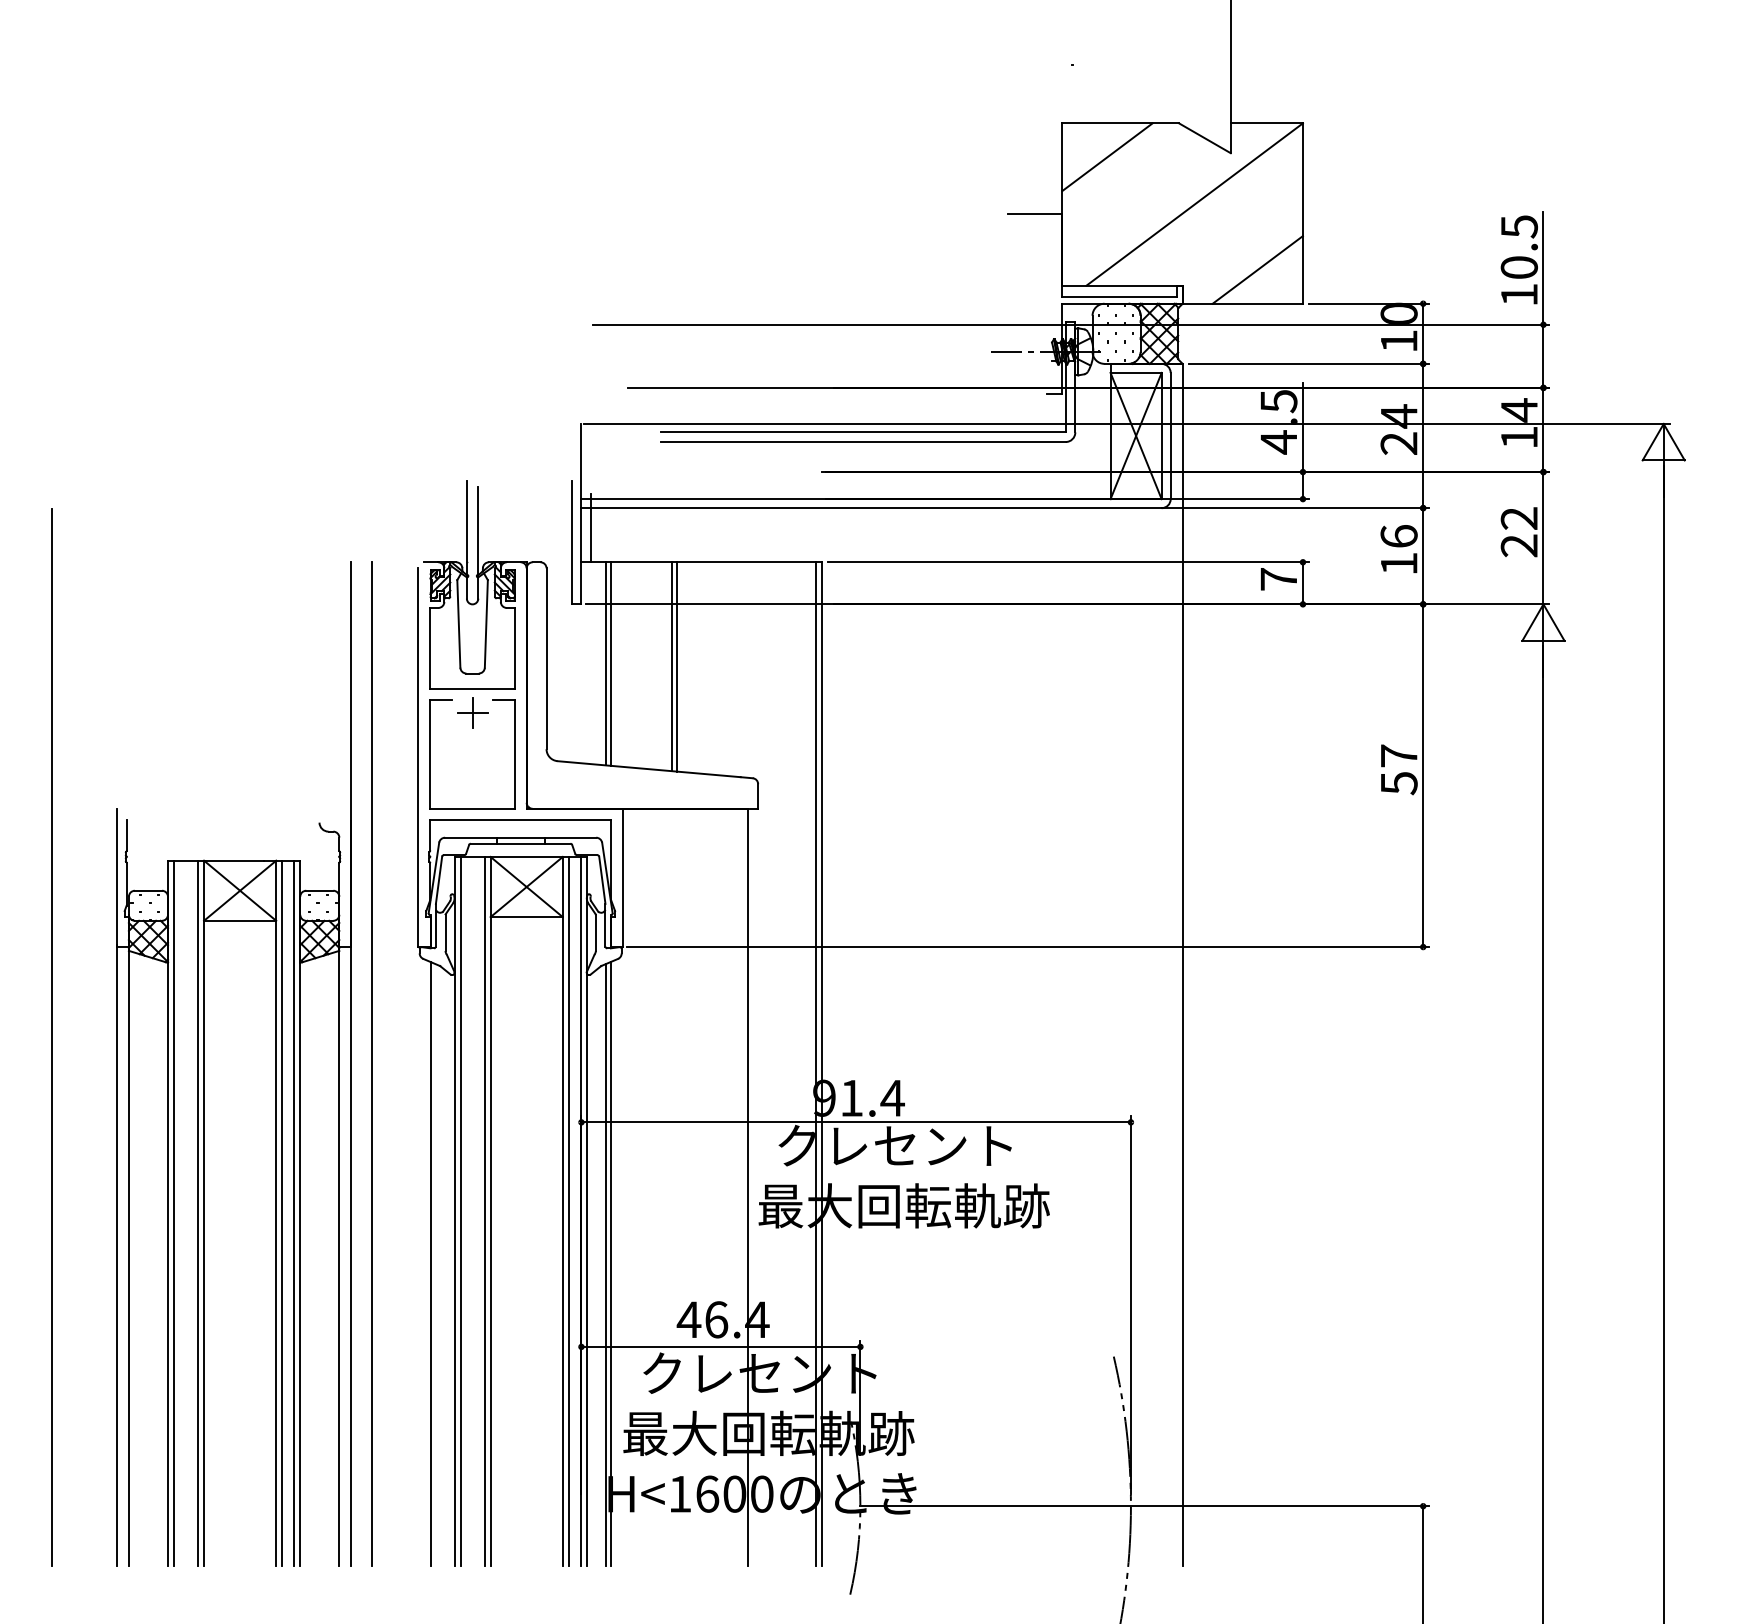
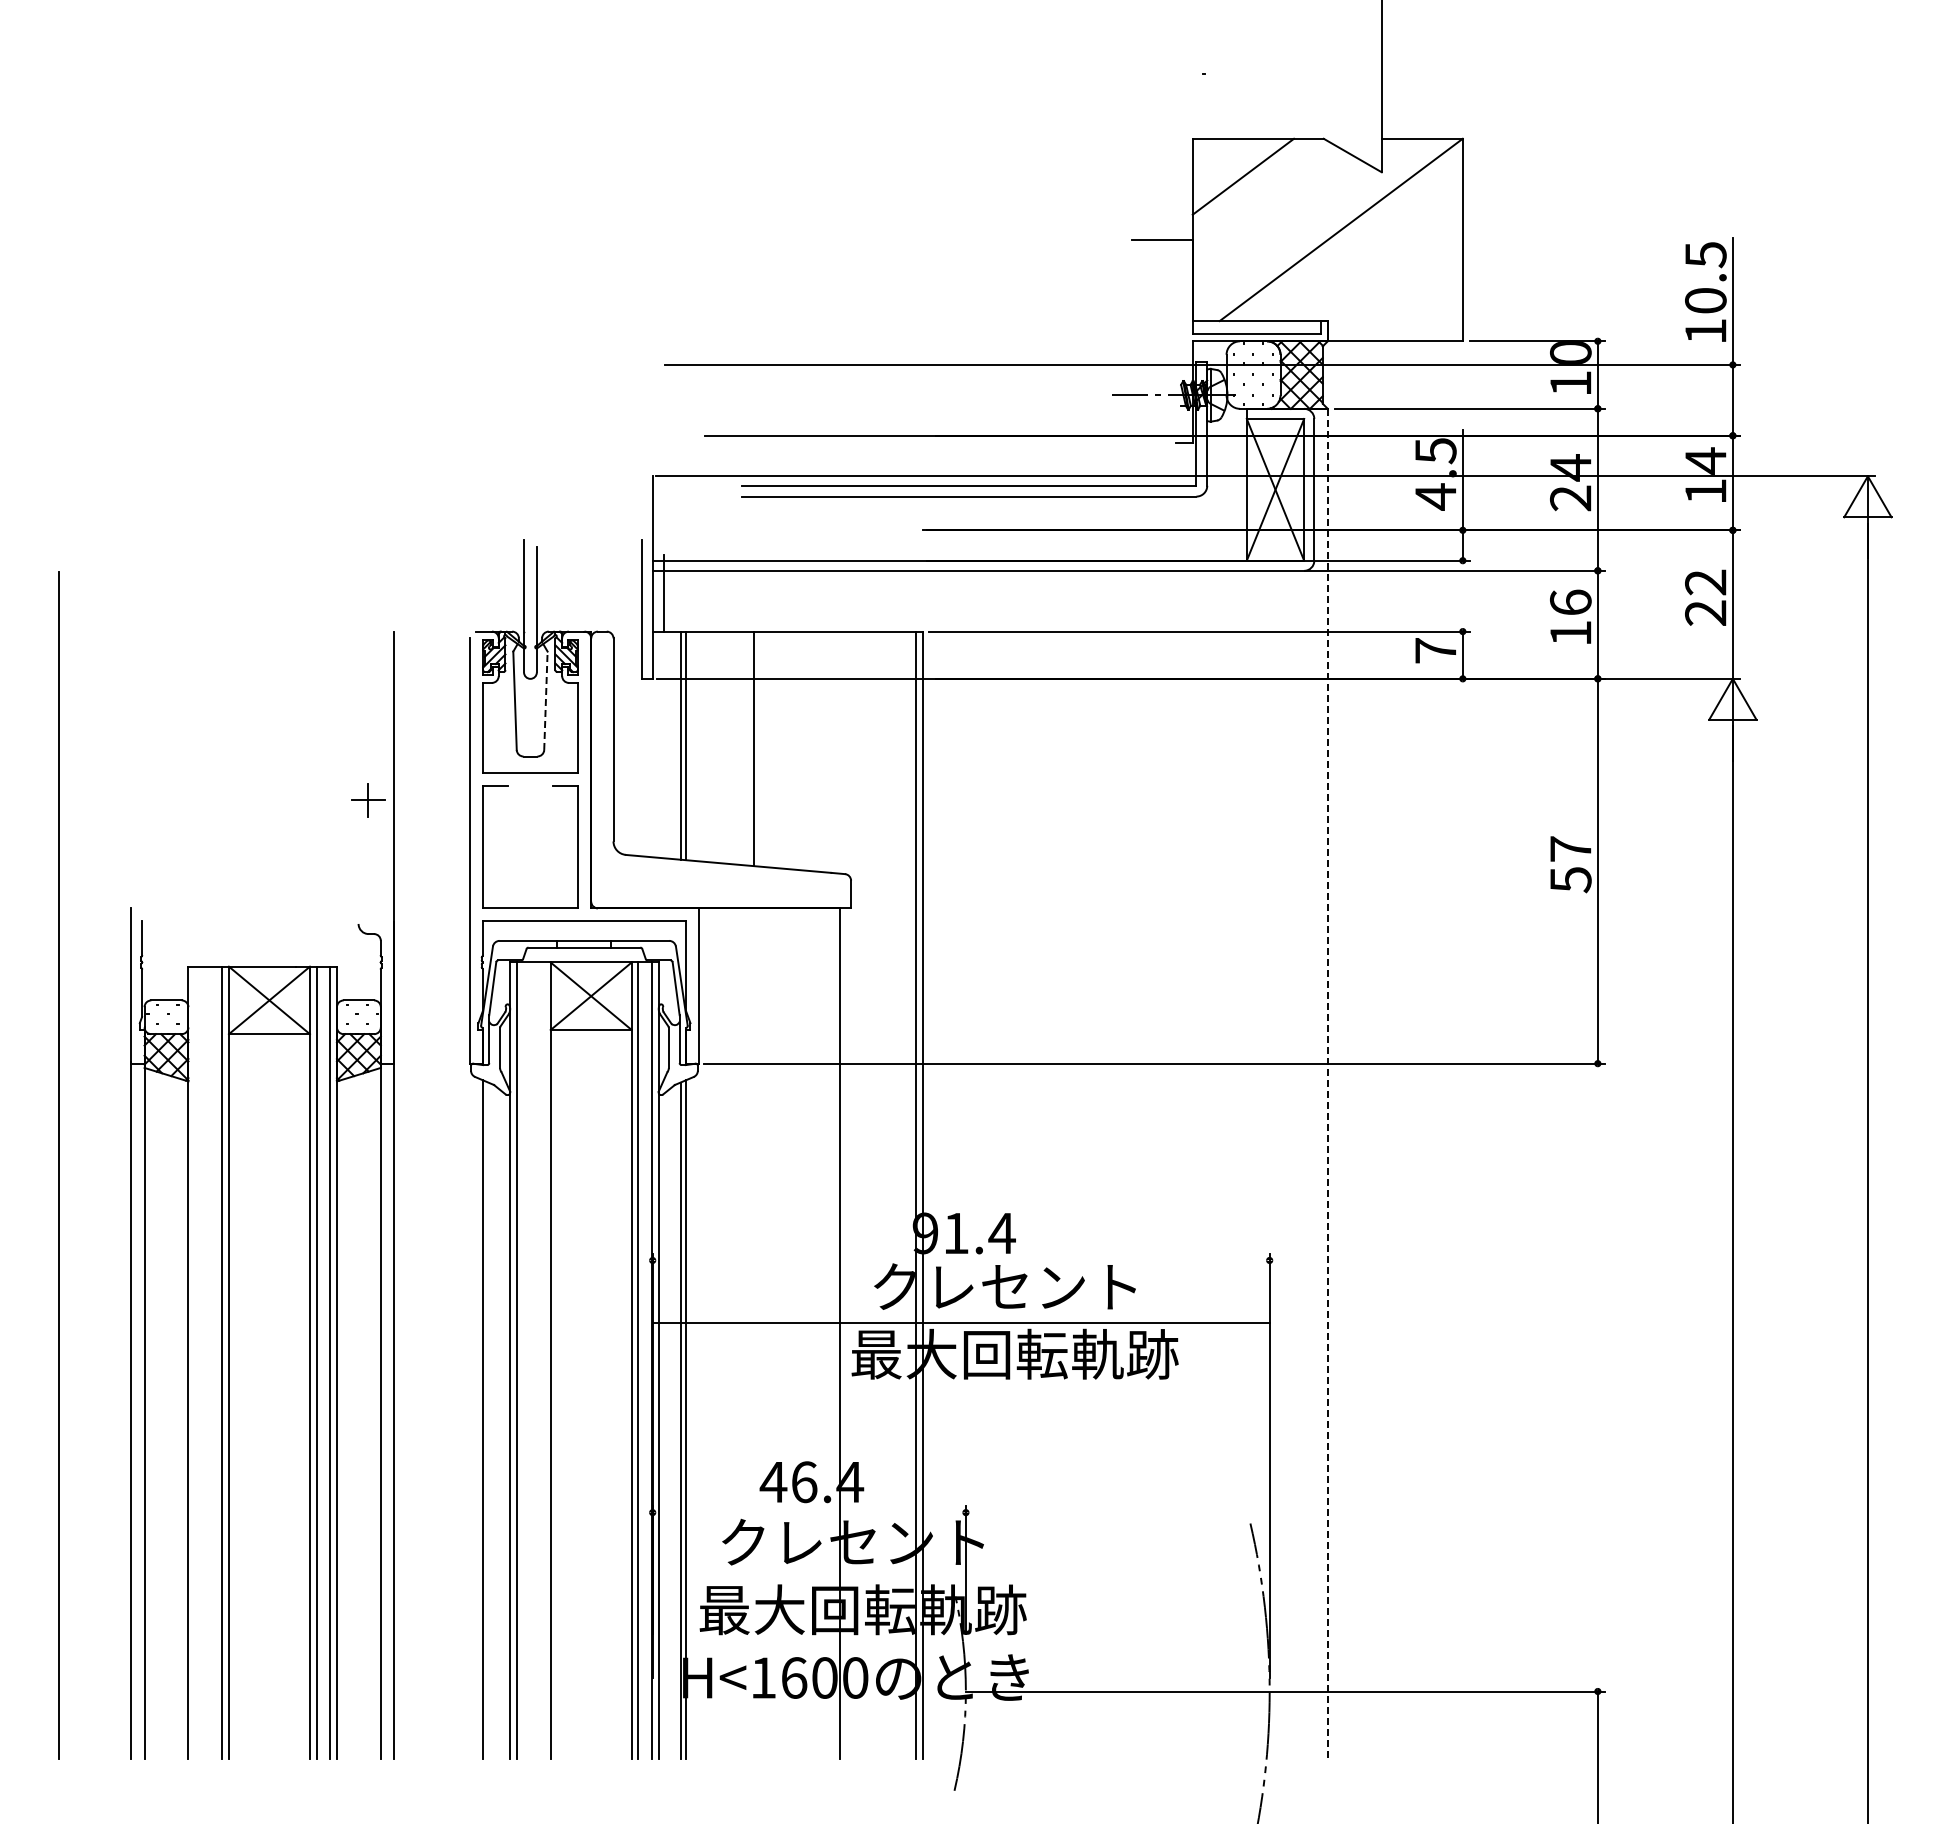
line: (1257, 270) -> (1411, 303), removed
line: (485, 623) -> (545, 700), solid -> dashed
line: (676, 666) -> (759, 748), removed
part: (472, 712) -> (368, 800), moved
line: (1182, 965) -> (1327, 1084), solid -> dashed
line: (371, 1064) -> (417, 1195), removed
line: (855, 1122) -> (960, 1323), moved
line: (484, 1211) -> (543, 1360), removed
line: (174, 1213) -> (195, 1362), removed
line: (720, 1346) -> (808, 1512), removed

